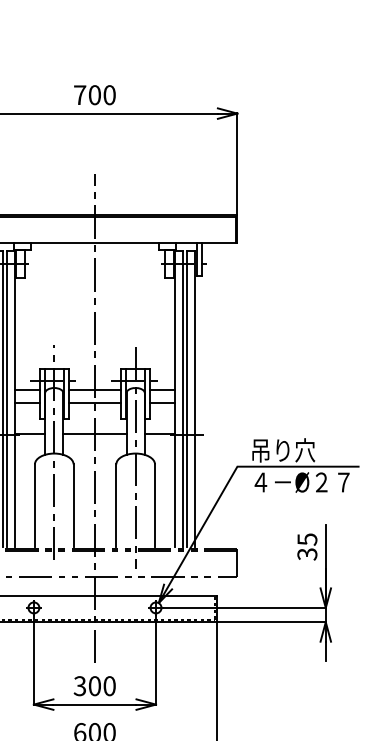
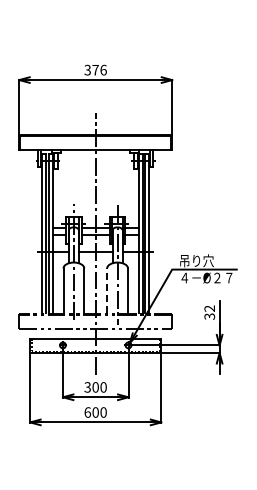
text: (94, 93) -> (95, 69), 700 -> 376
line: (116, 505) -> (107, 290), solid -> dashed
text: (306, 539) -> (209, 308), 35 -> 32

